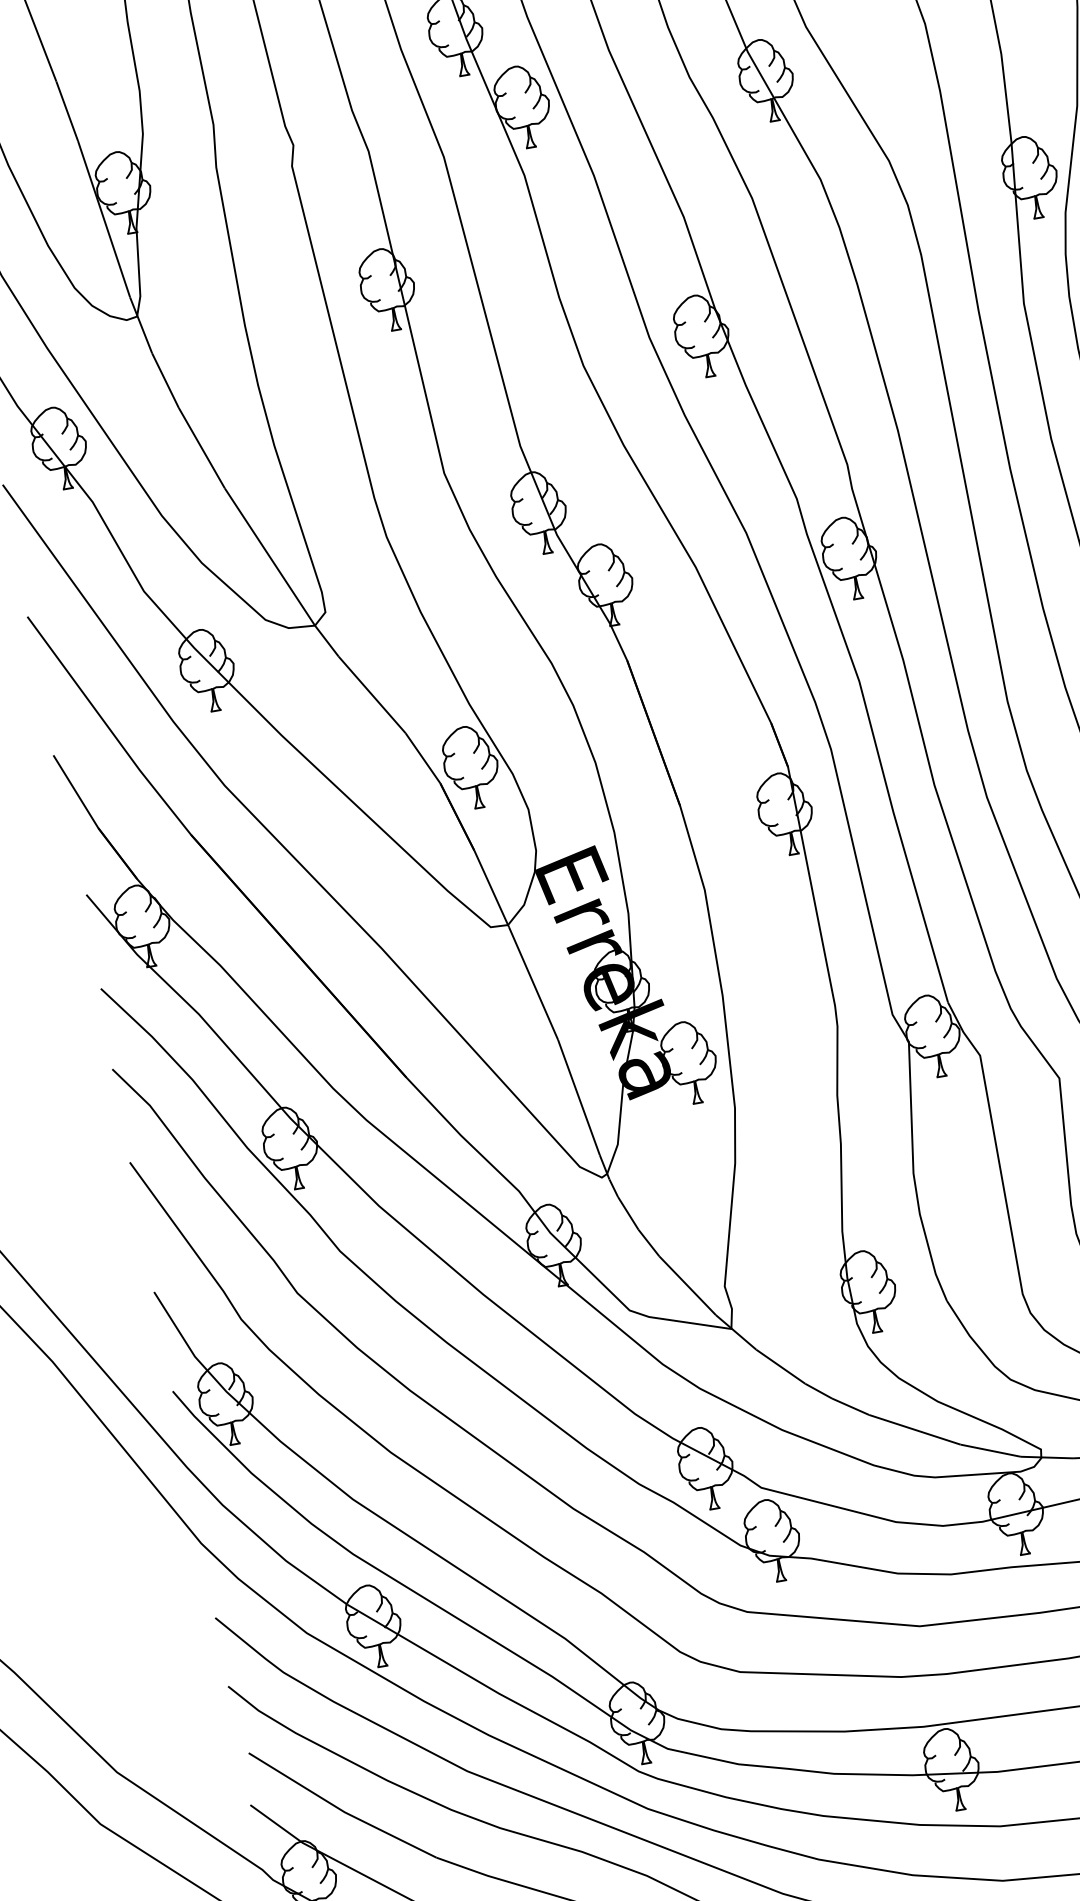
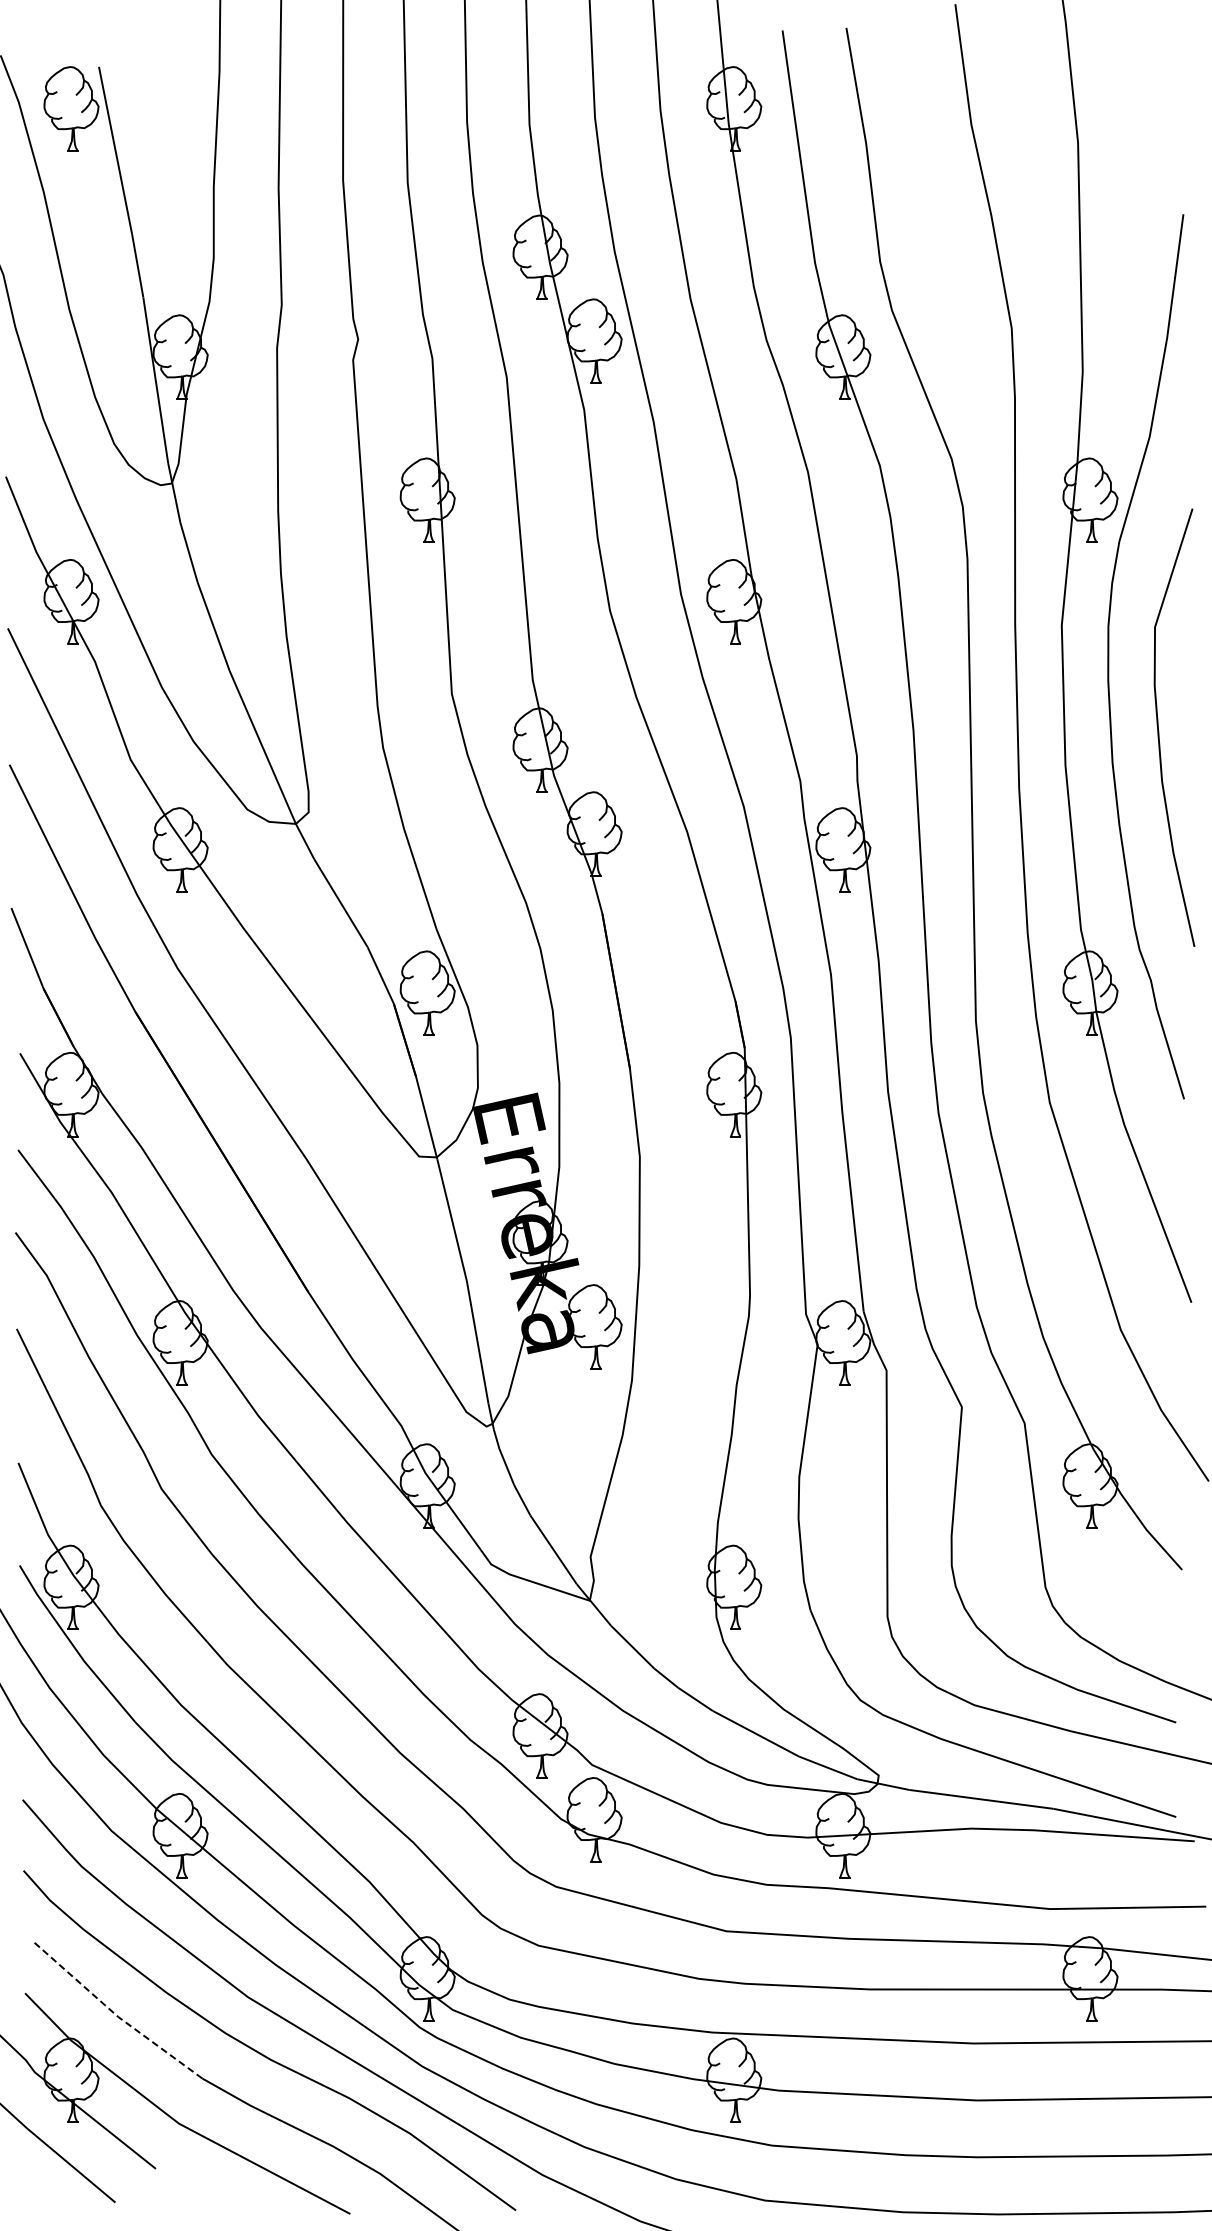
line: (340, 1809) -> (114, 2013), solid -> dashed

